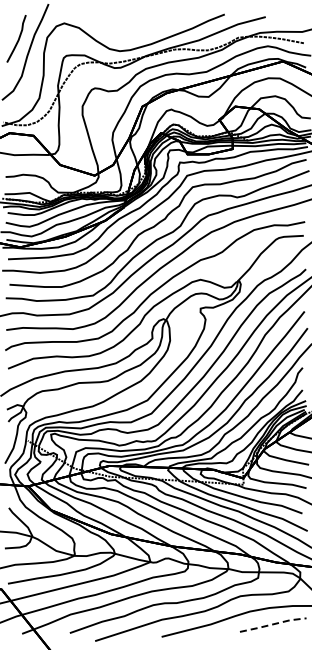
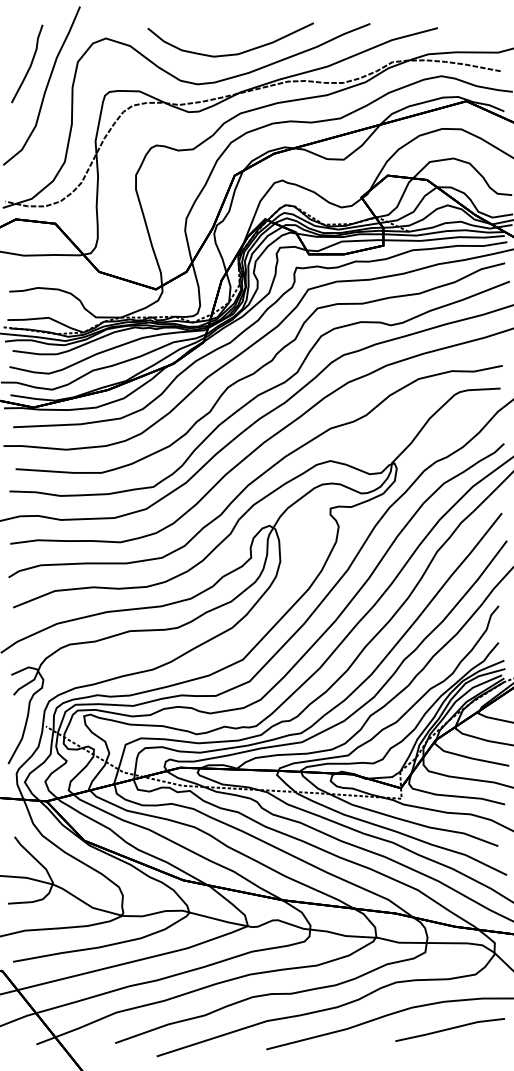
curve: (139, 32) -> (229, 53), added
line: (273, 624) -> (450, 1029), dashed -> solid

